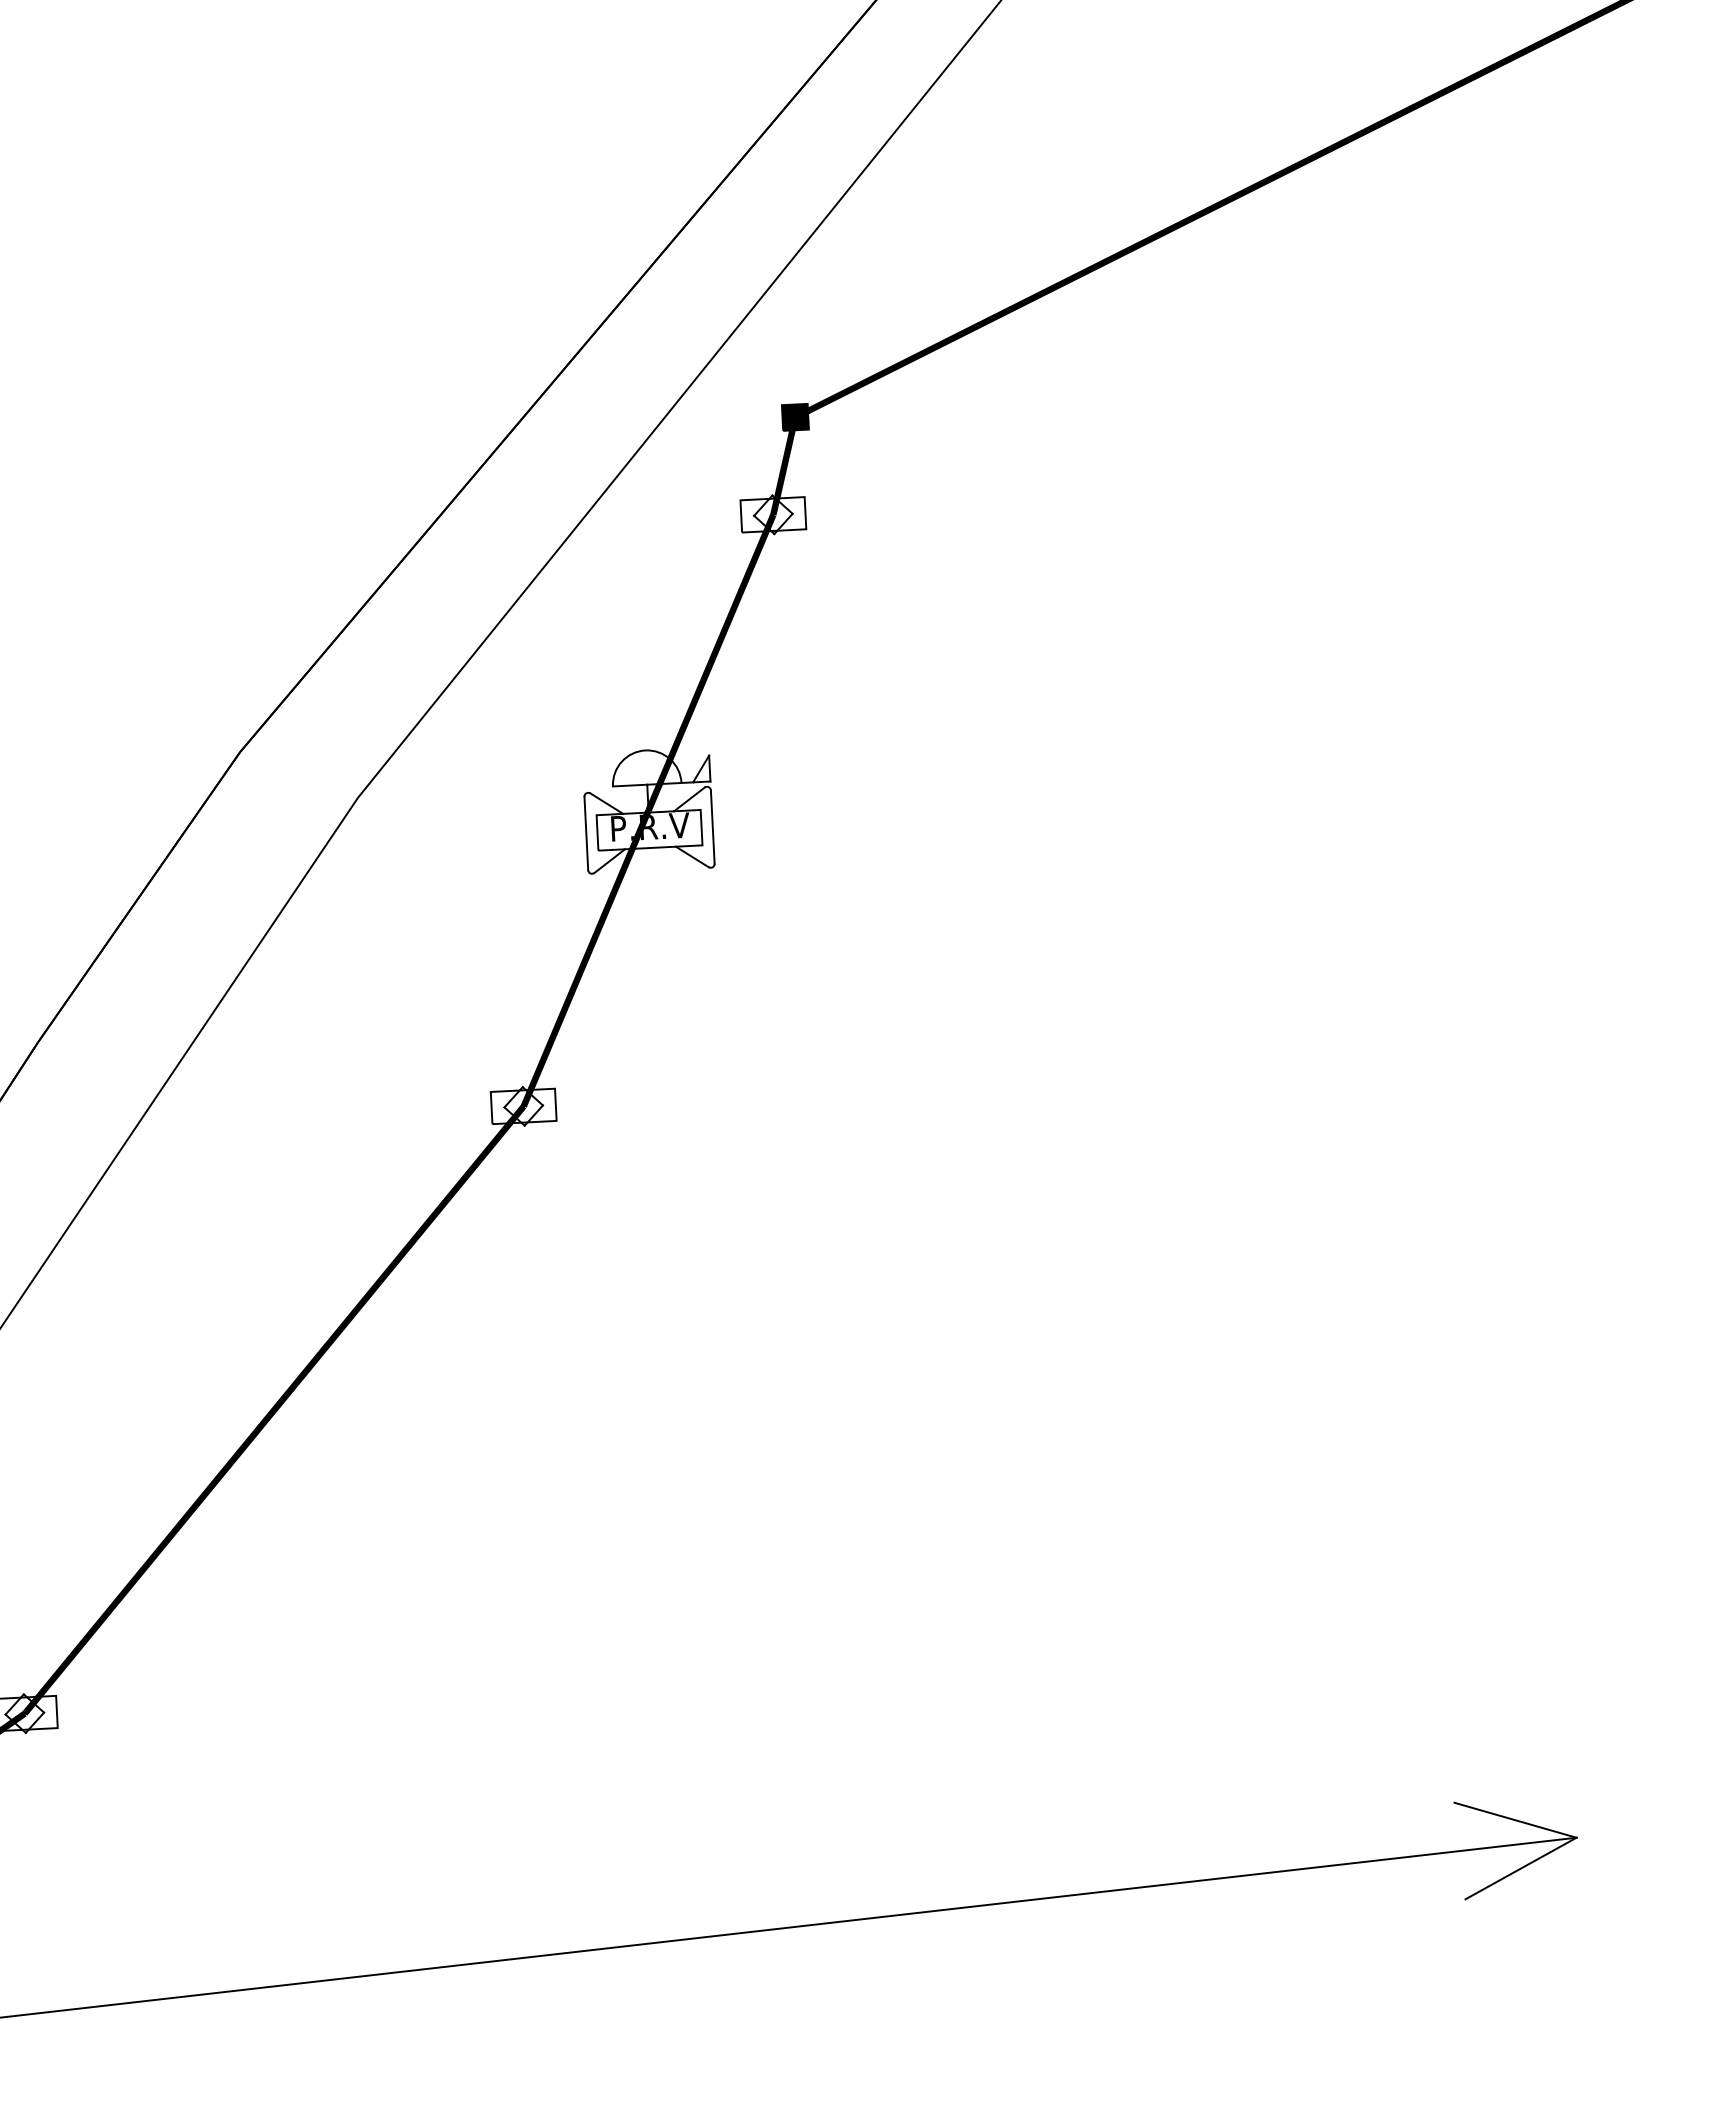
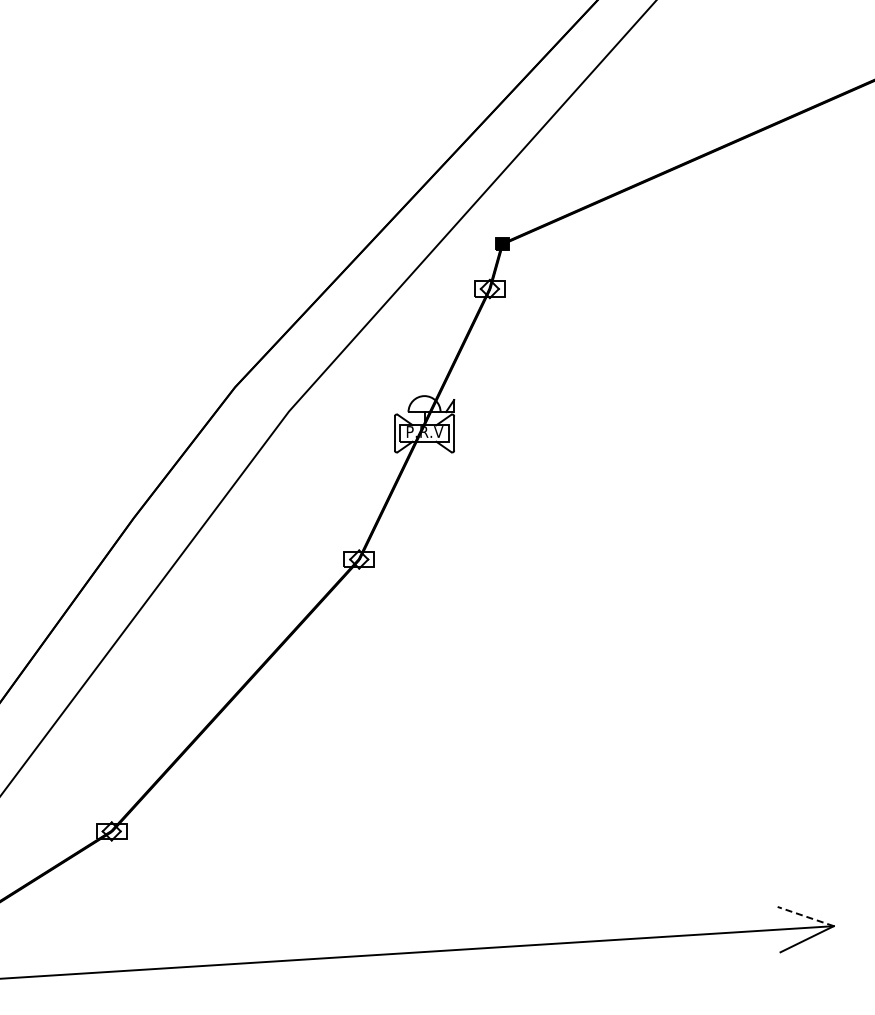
line: (1514, 1820) -> (805, 916), solid -> dashed

